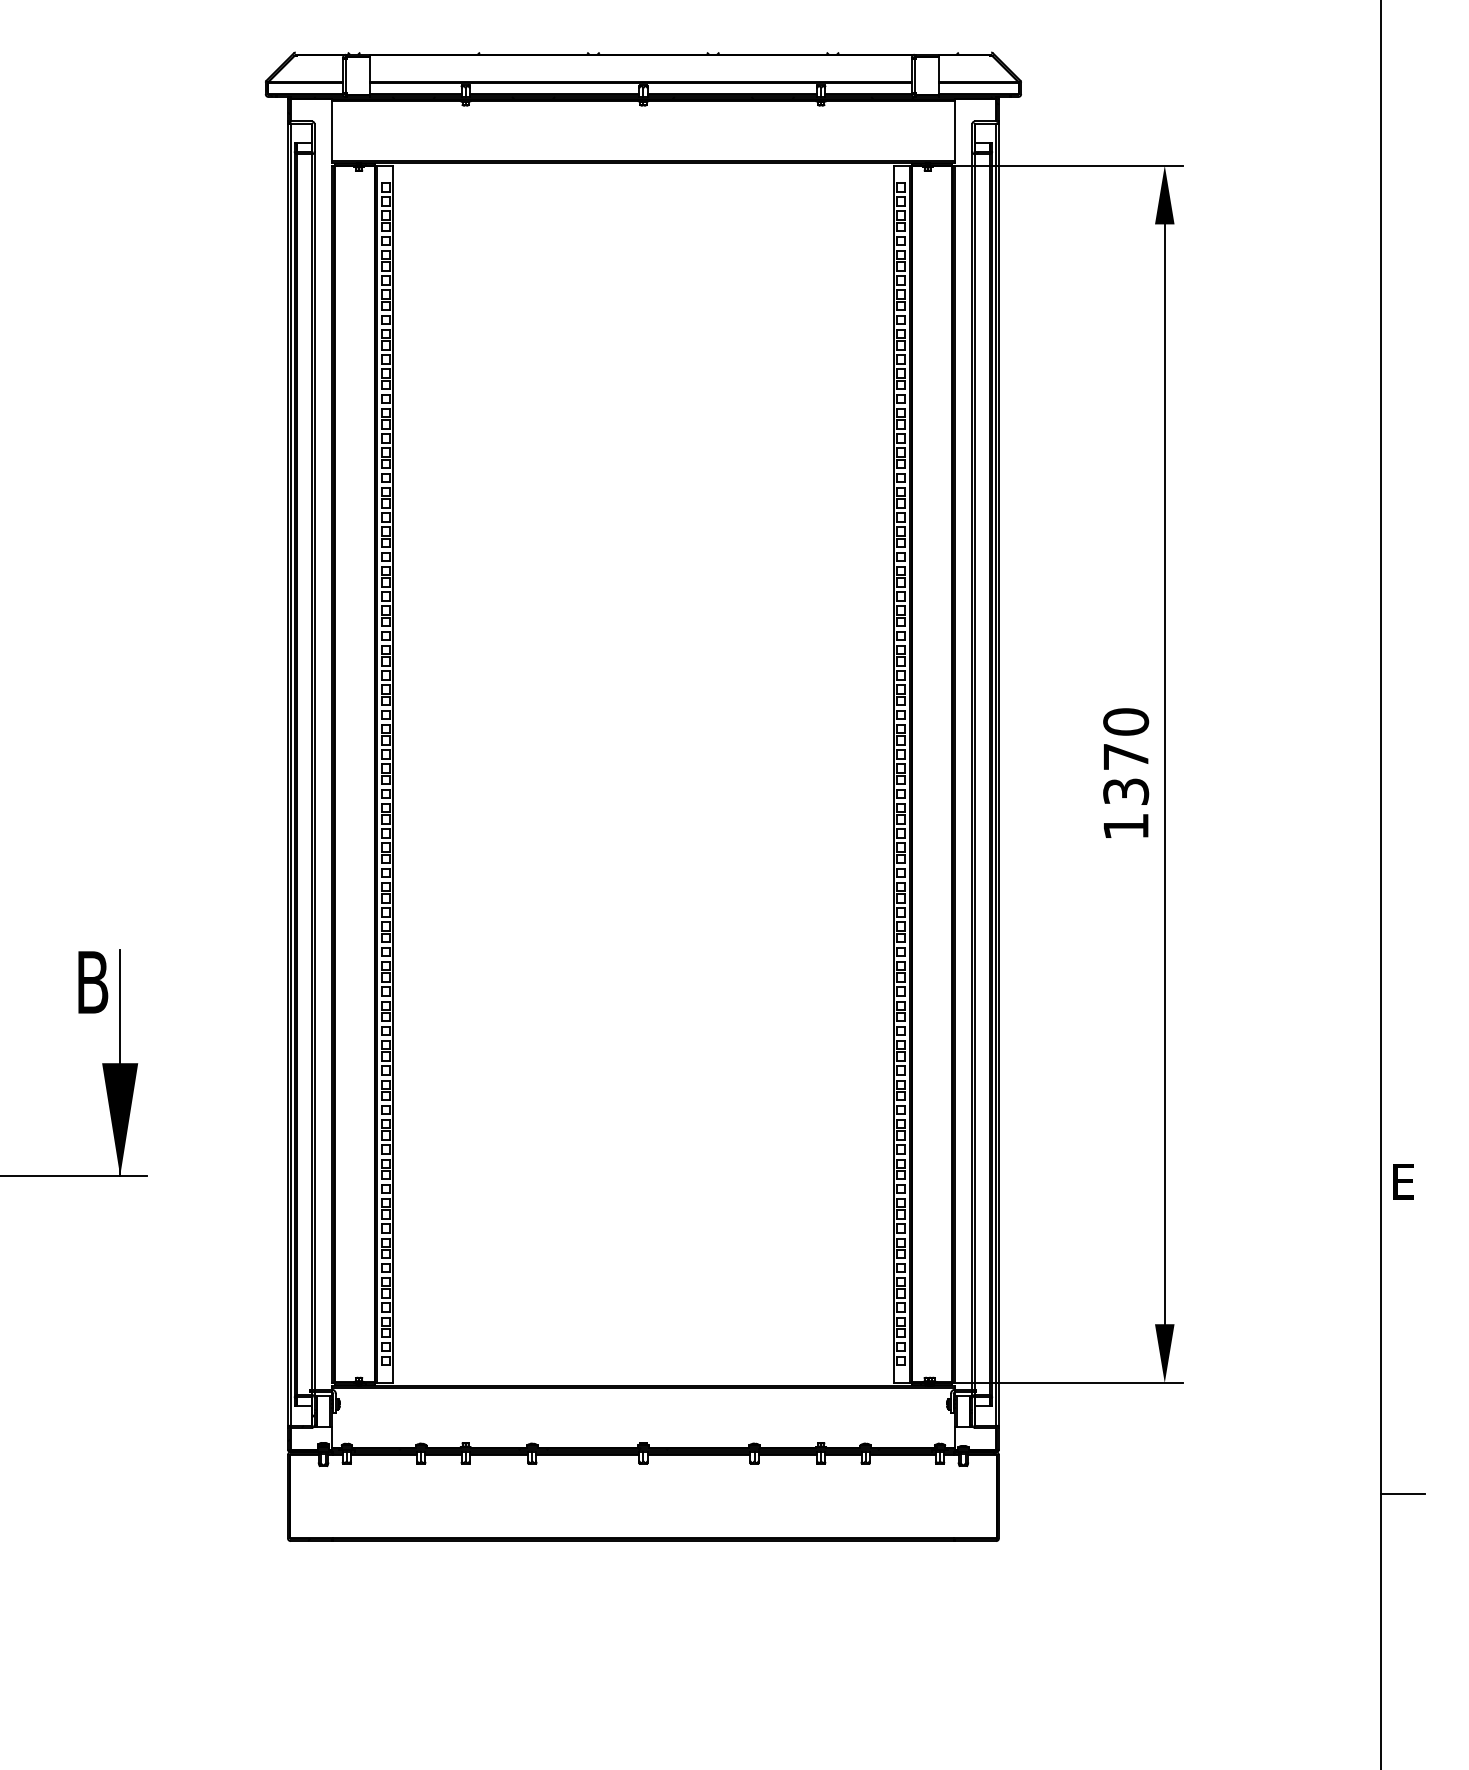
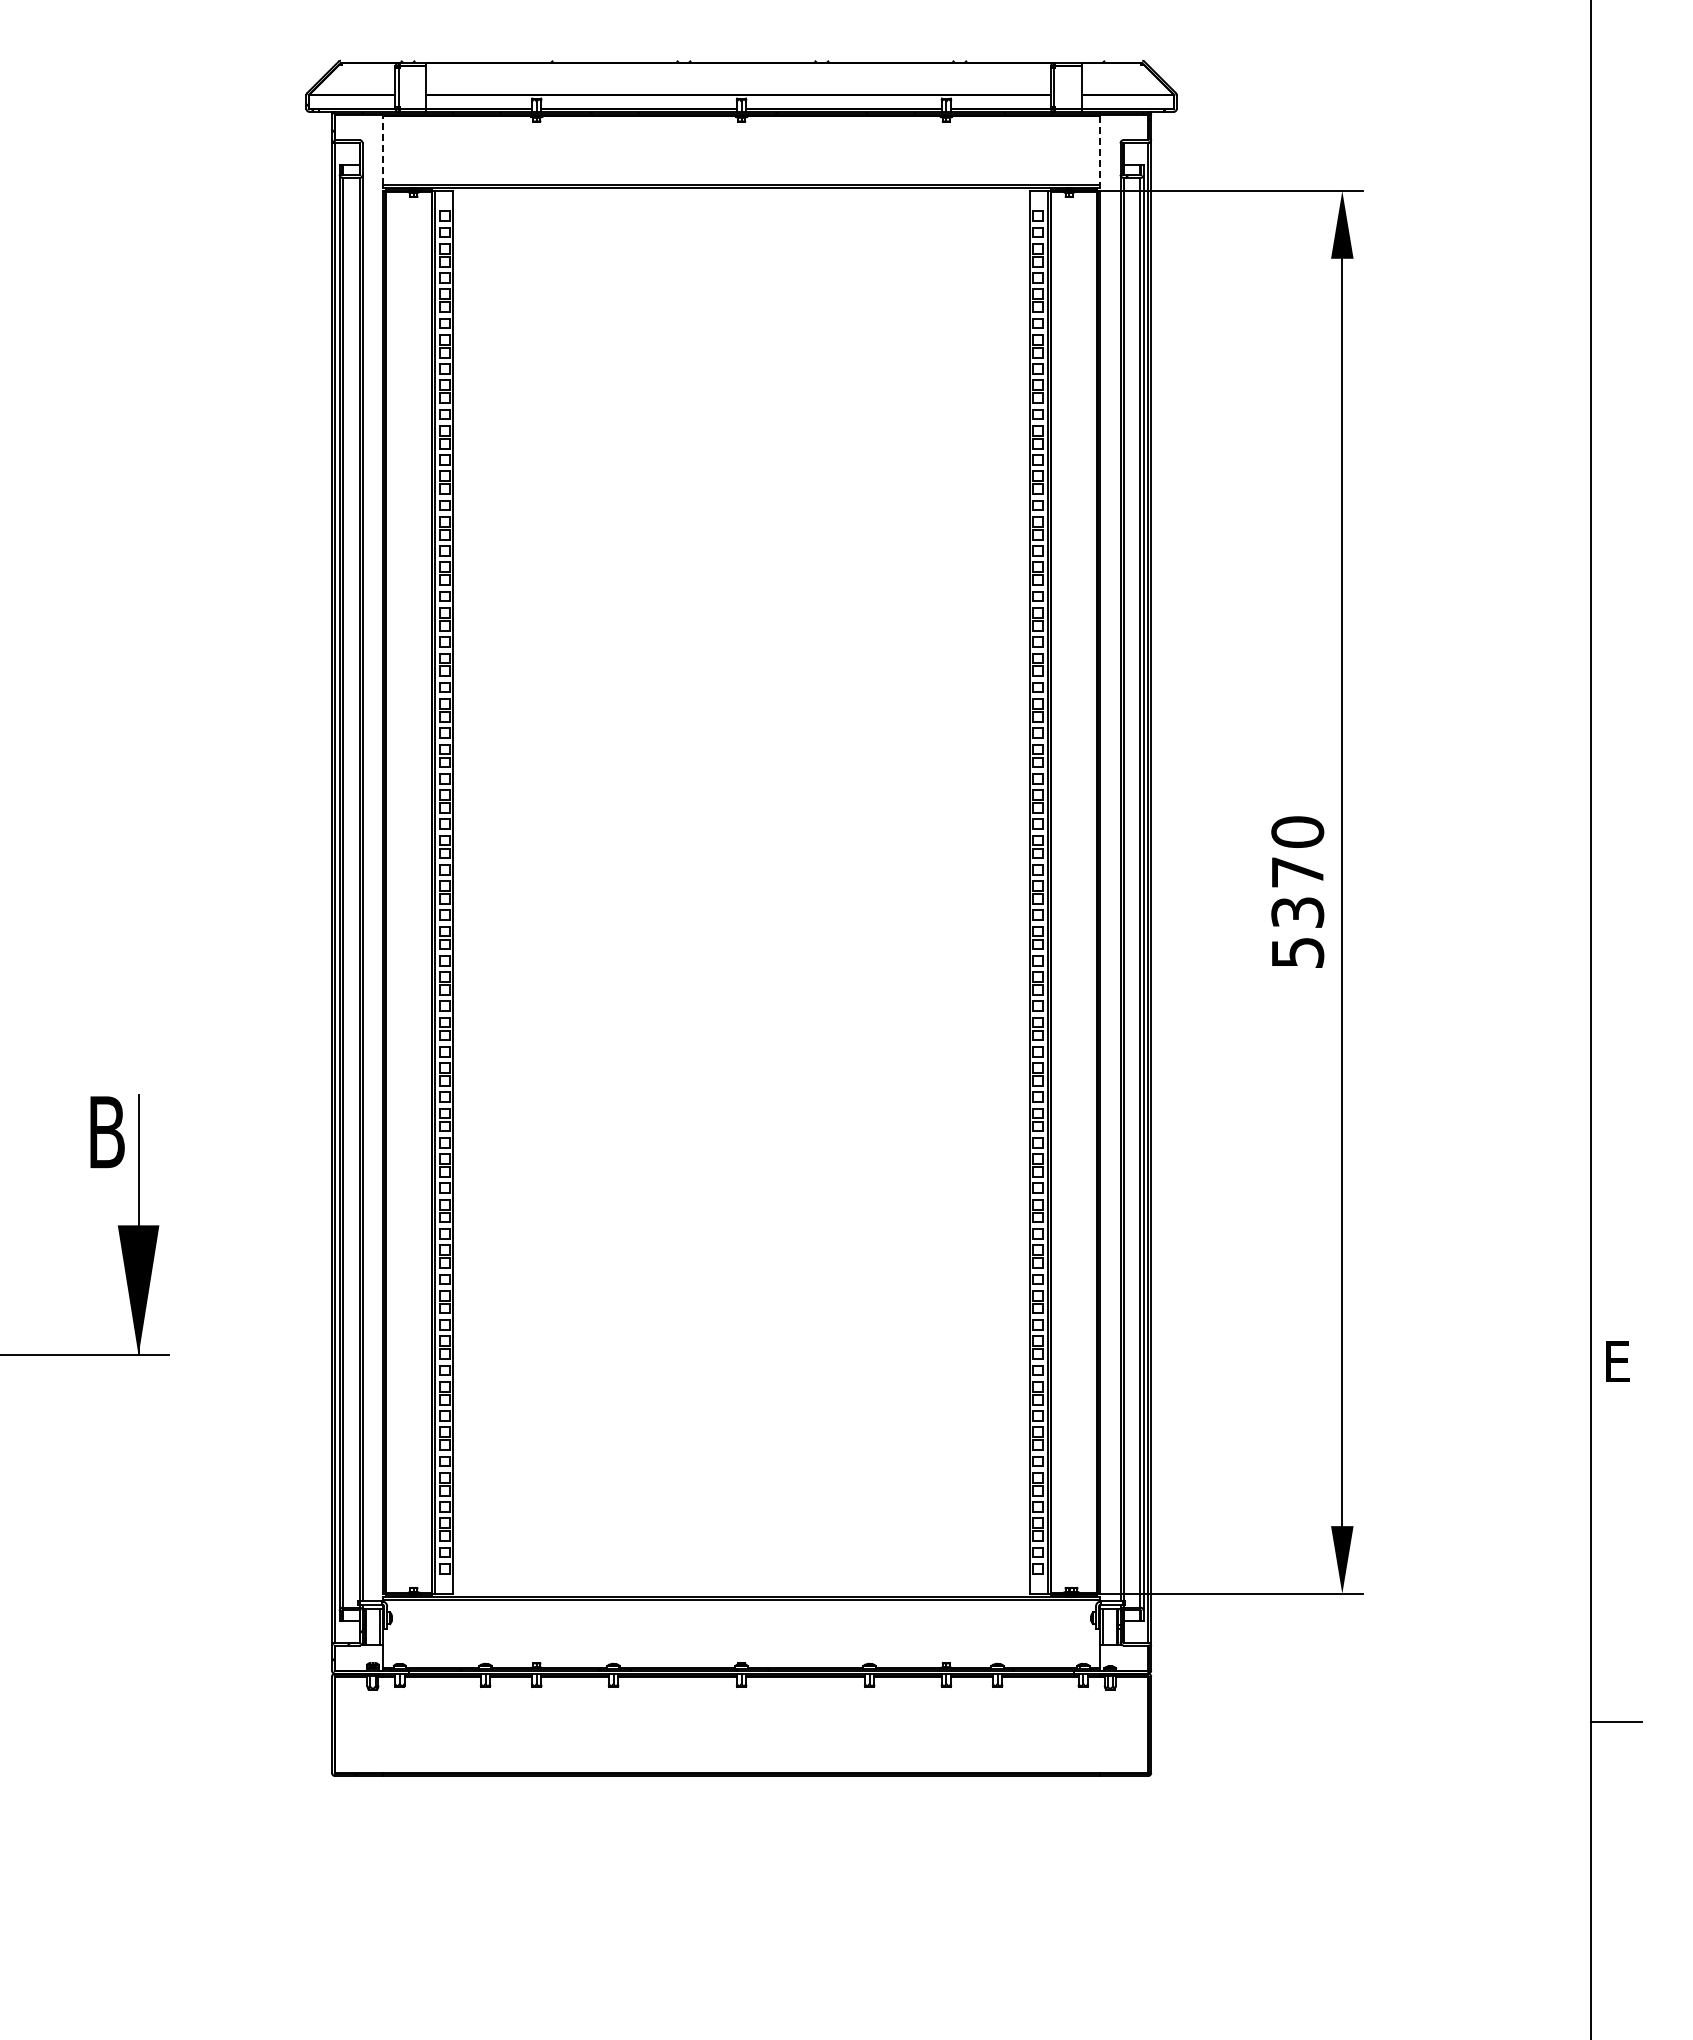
line: (332, 130) -> (383, 150), solid -> dashed
line: (954, 131) -> (1100, 151), solid -> dashed
text: (1126, 826) -> (1298, 952), 1370 -> 5370

